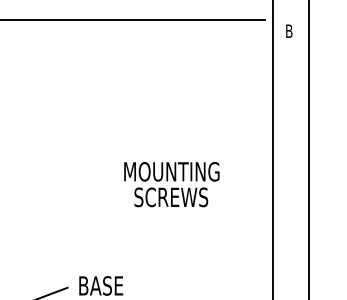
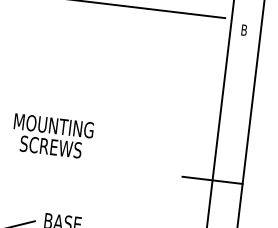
text: (171, 184) -> (52, 136), moved
line: (272, 214) -> (212, 180), added

